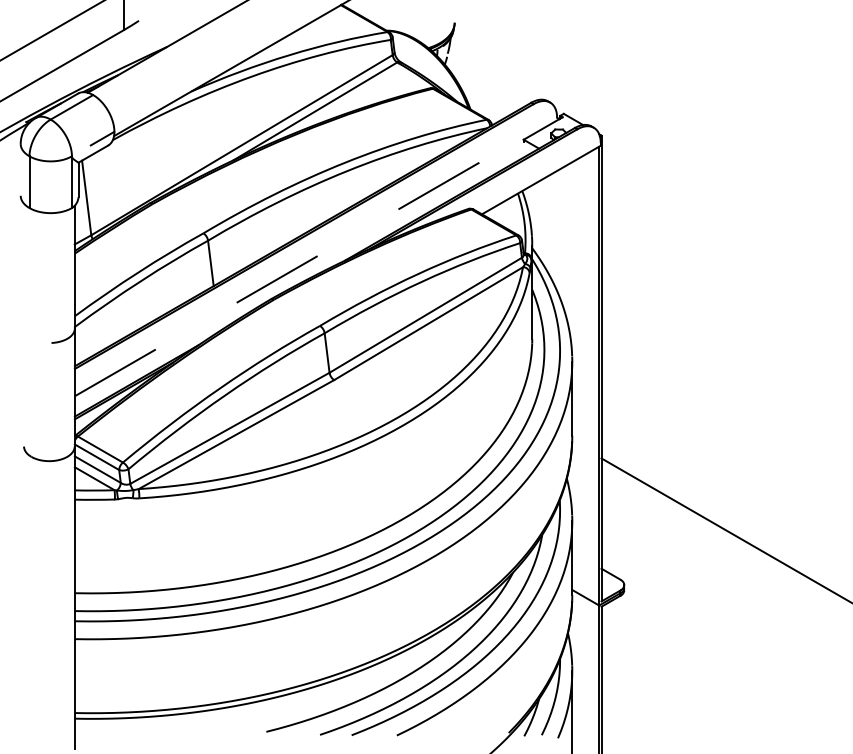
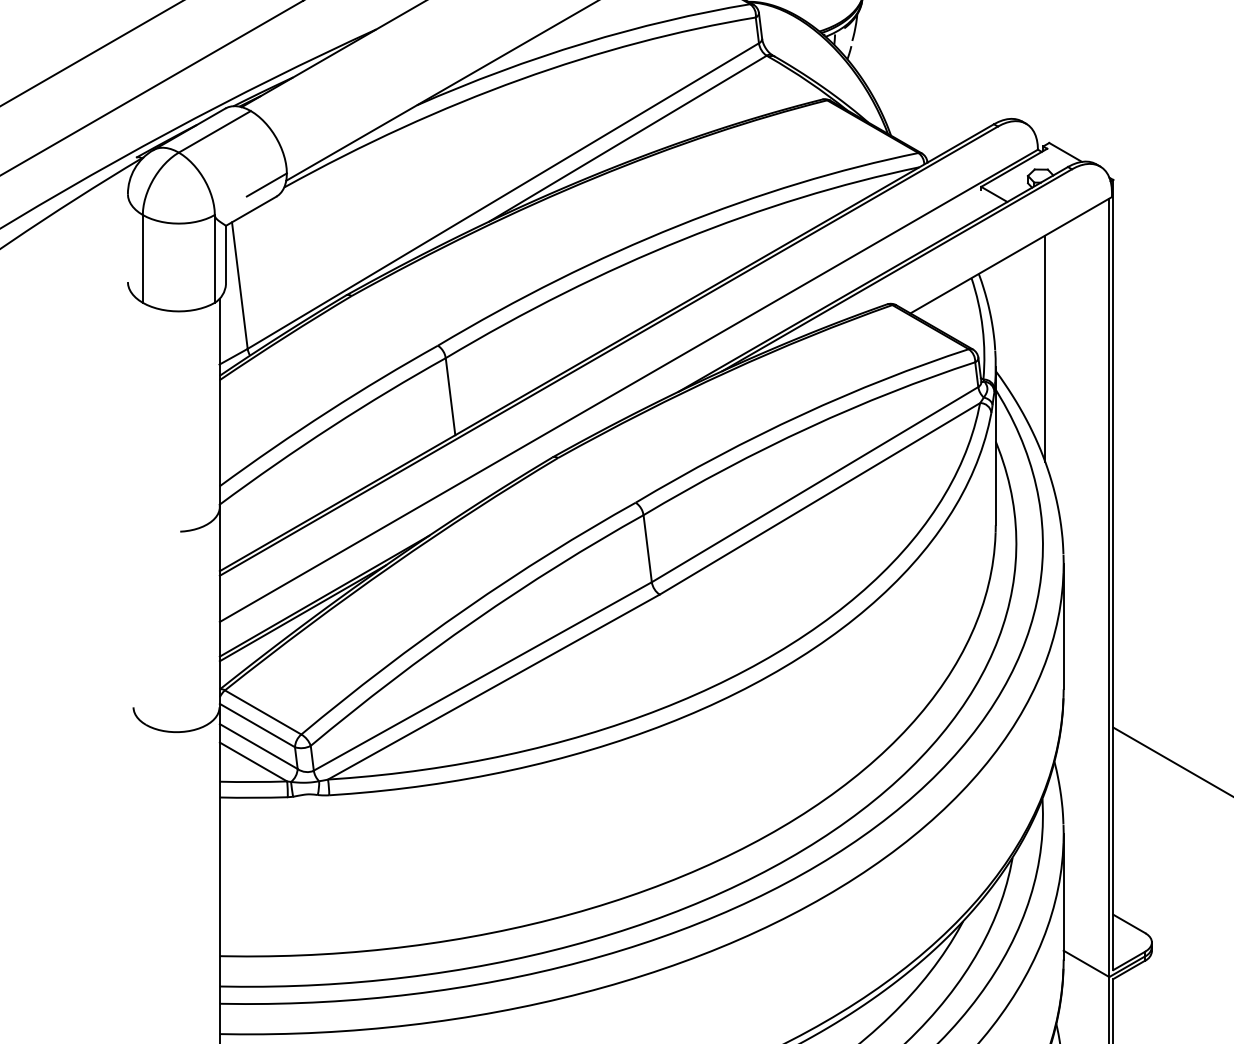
line: (561, 235) -> (1045, 349), added
line: (316, 256) -> (629, 384), dashed -> solid

